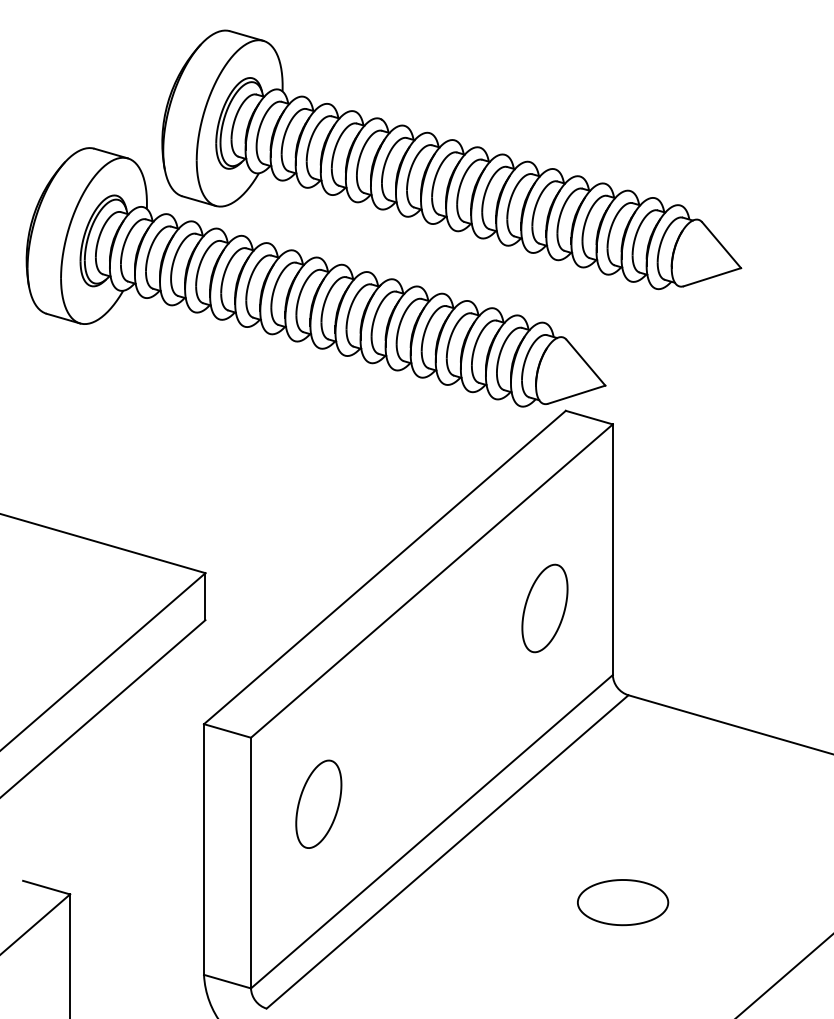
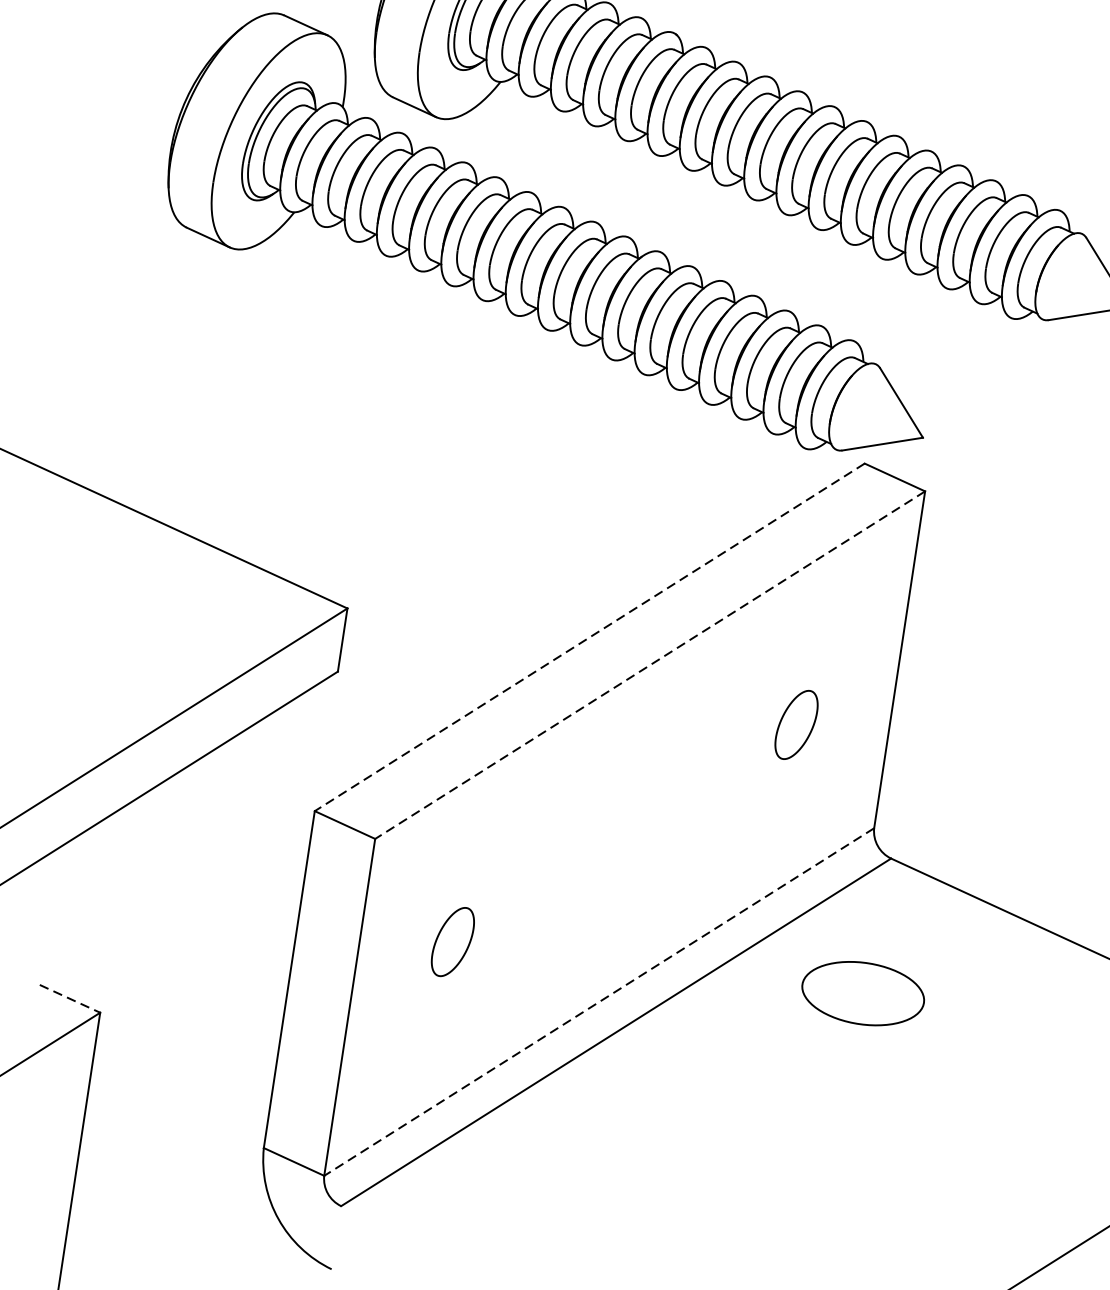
line: (384, 567) -> (589, 637), solid -> dashed
line: (431, 581) -> (649, 665), solid -> dashed
part: (544, 608) -> (795, 724), size x0.6
part: (318, 803) -> (452, 941), size x0.6
line: (431, 832) -> (598, 1002), solid -> dashed
line: (47, 887) -> (71, 998), solid -> dashed
part: (623, 902) -> (863, 993), moved

